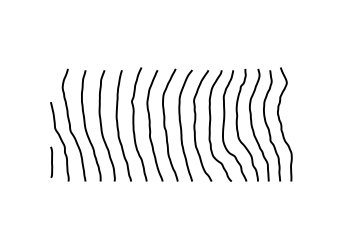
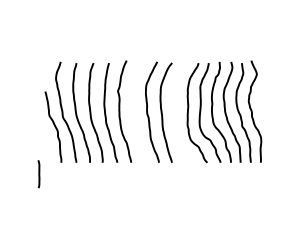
curve: (150, 125) -> (134, 112), removed
curve: (195, 125) -> (175, 112), removed
curve: (51, 161) -> (38, 173), moved

